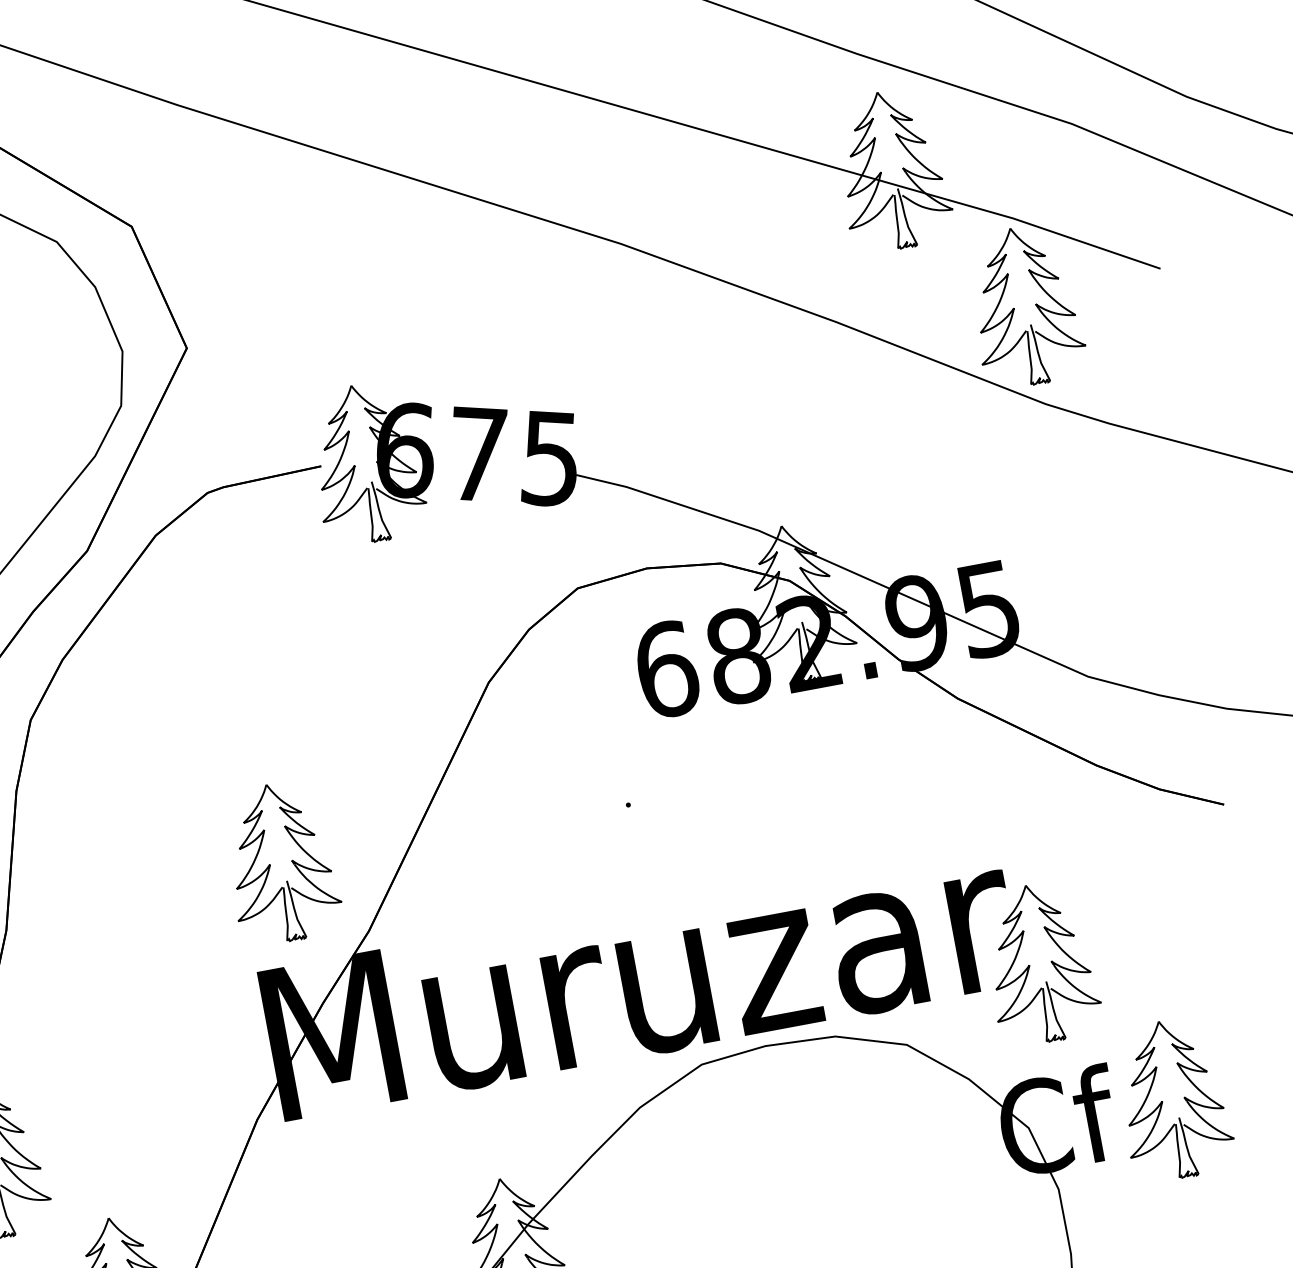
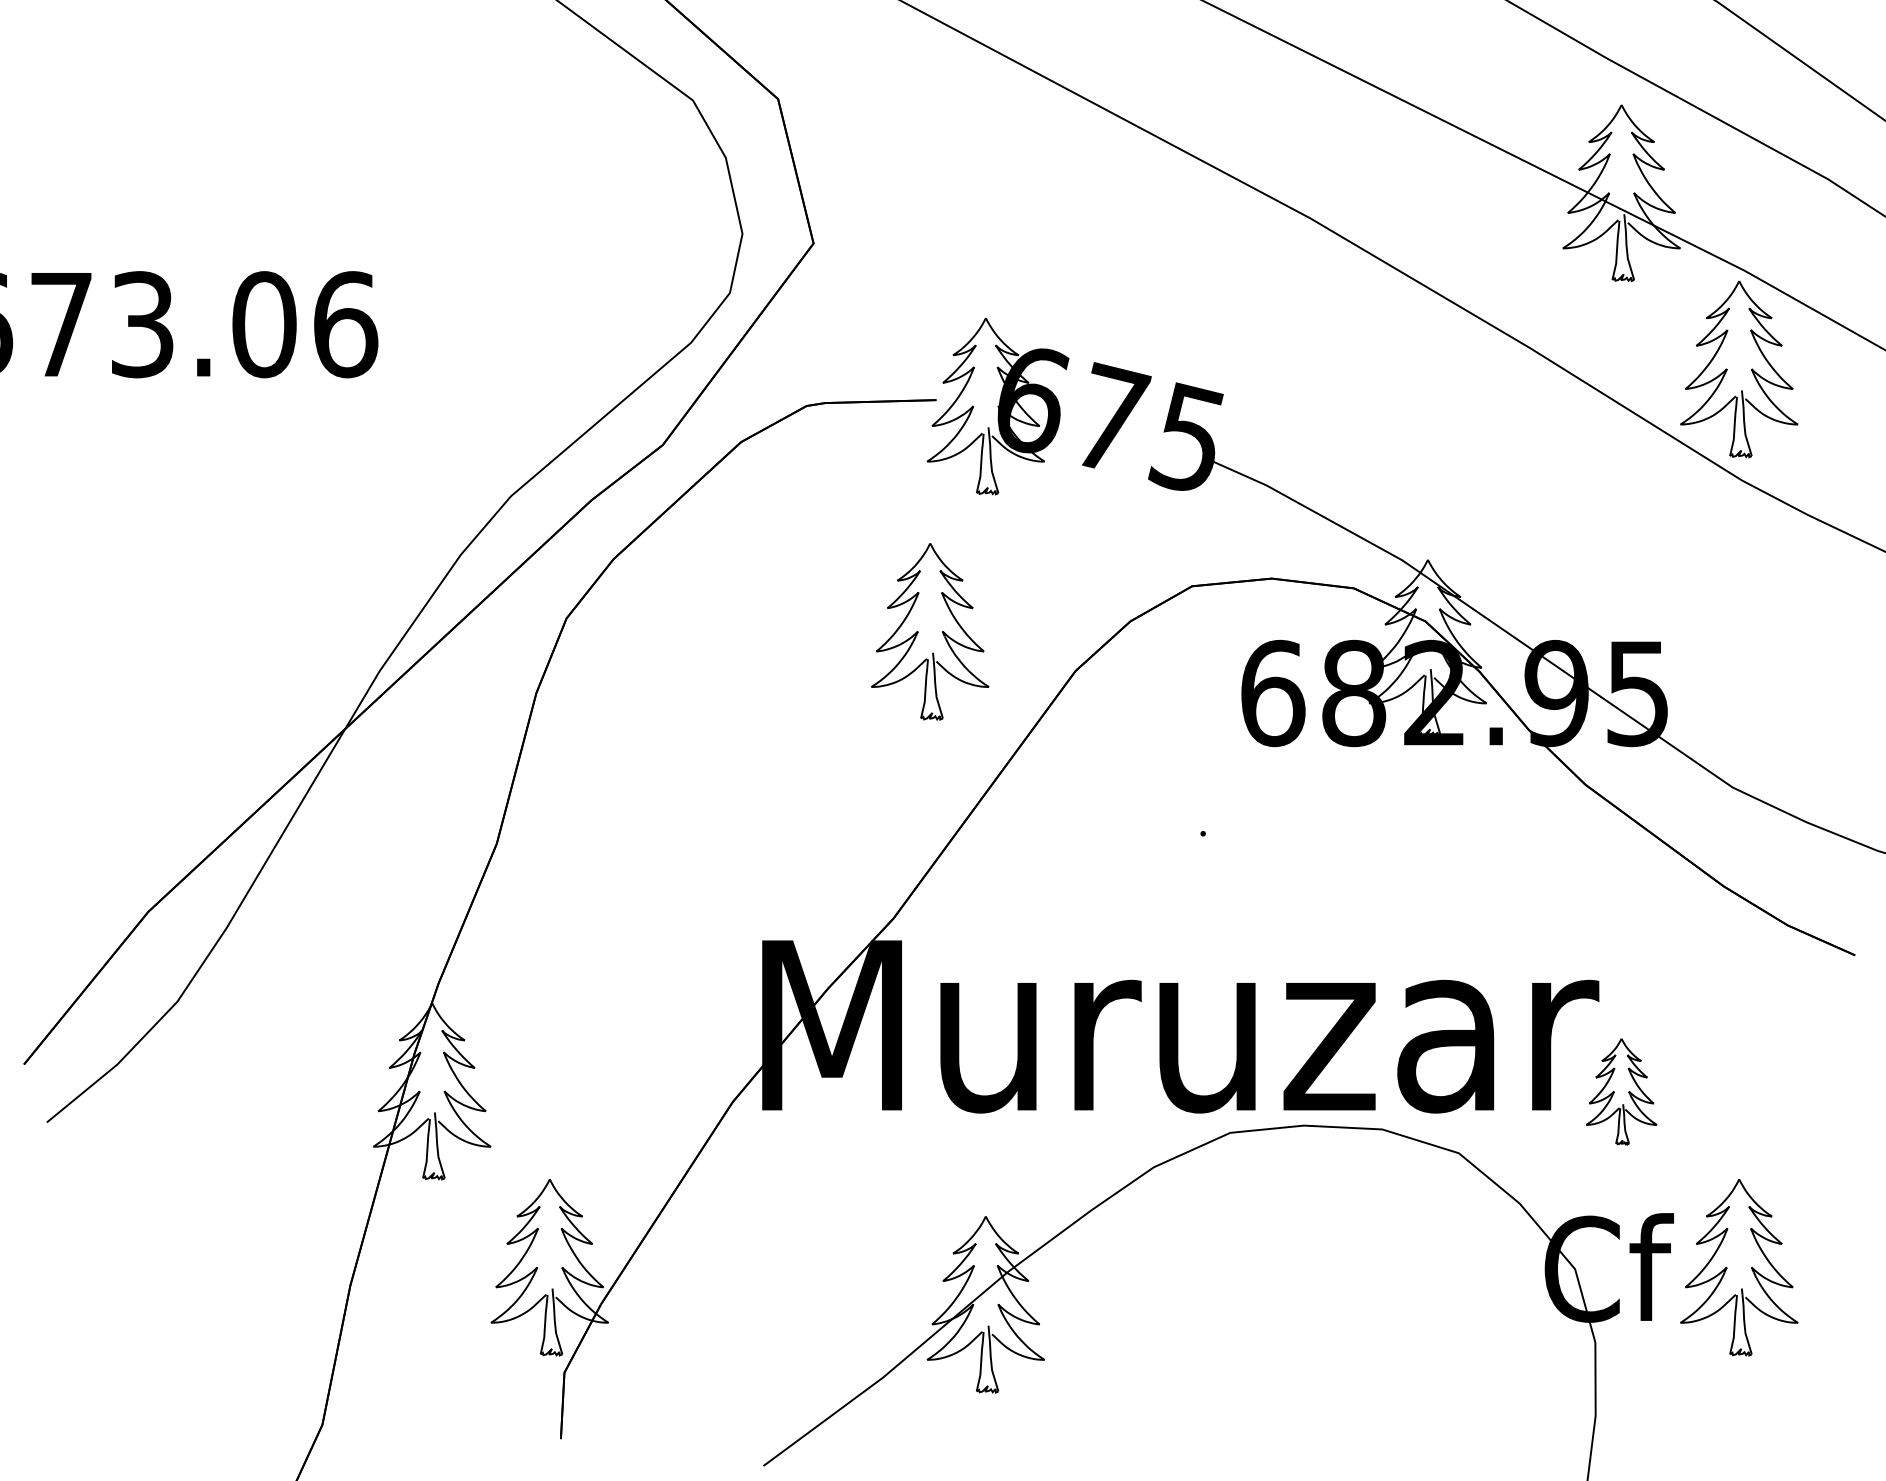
part: (270, 864) -> (918, 631), moved
part: (1040, 963) -> (1621, 1091), size x0.6

